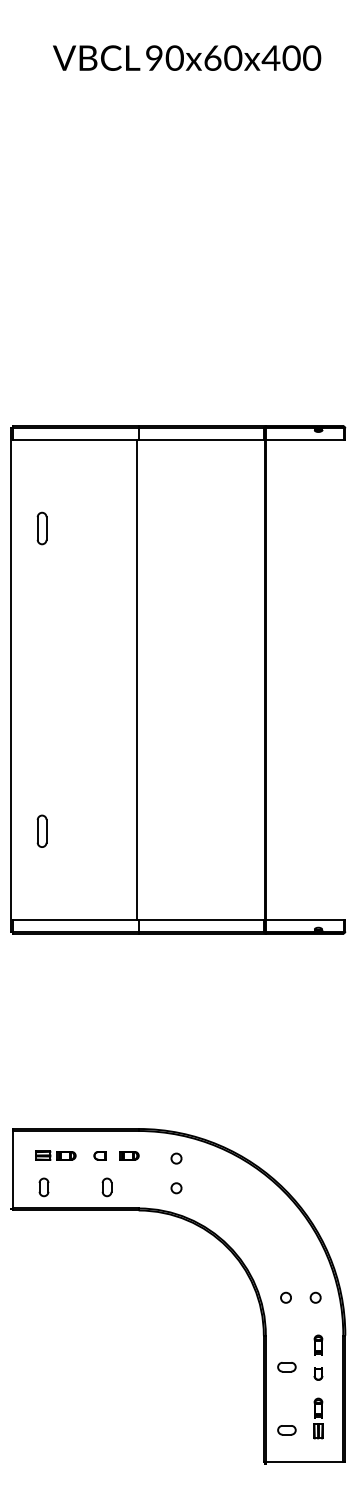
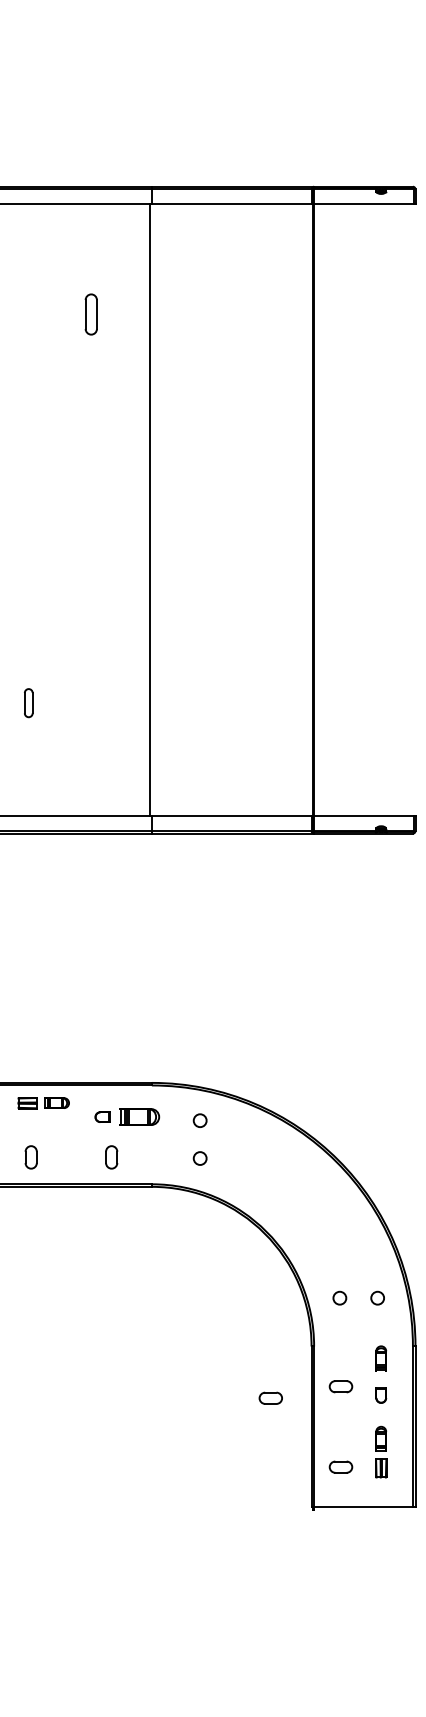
part: (41, 528) -> (90, 314), moved
part: (41, 830) -> (27, 702), size x0.7
part: (55, 1155) -> (43, 1102), moved
part: (129, 1155) -> (140, 1116), size x1.6
part: (231, 1376) -> (270, 1398), added

